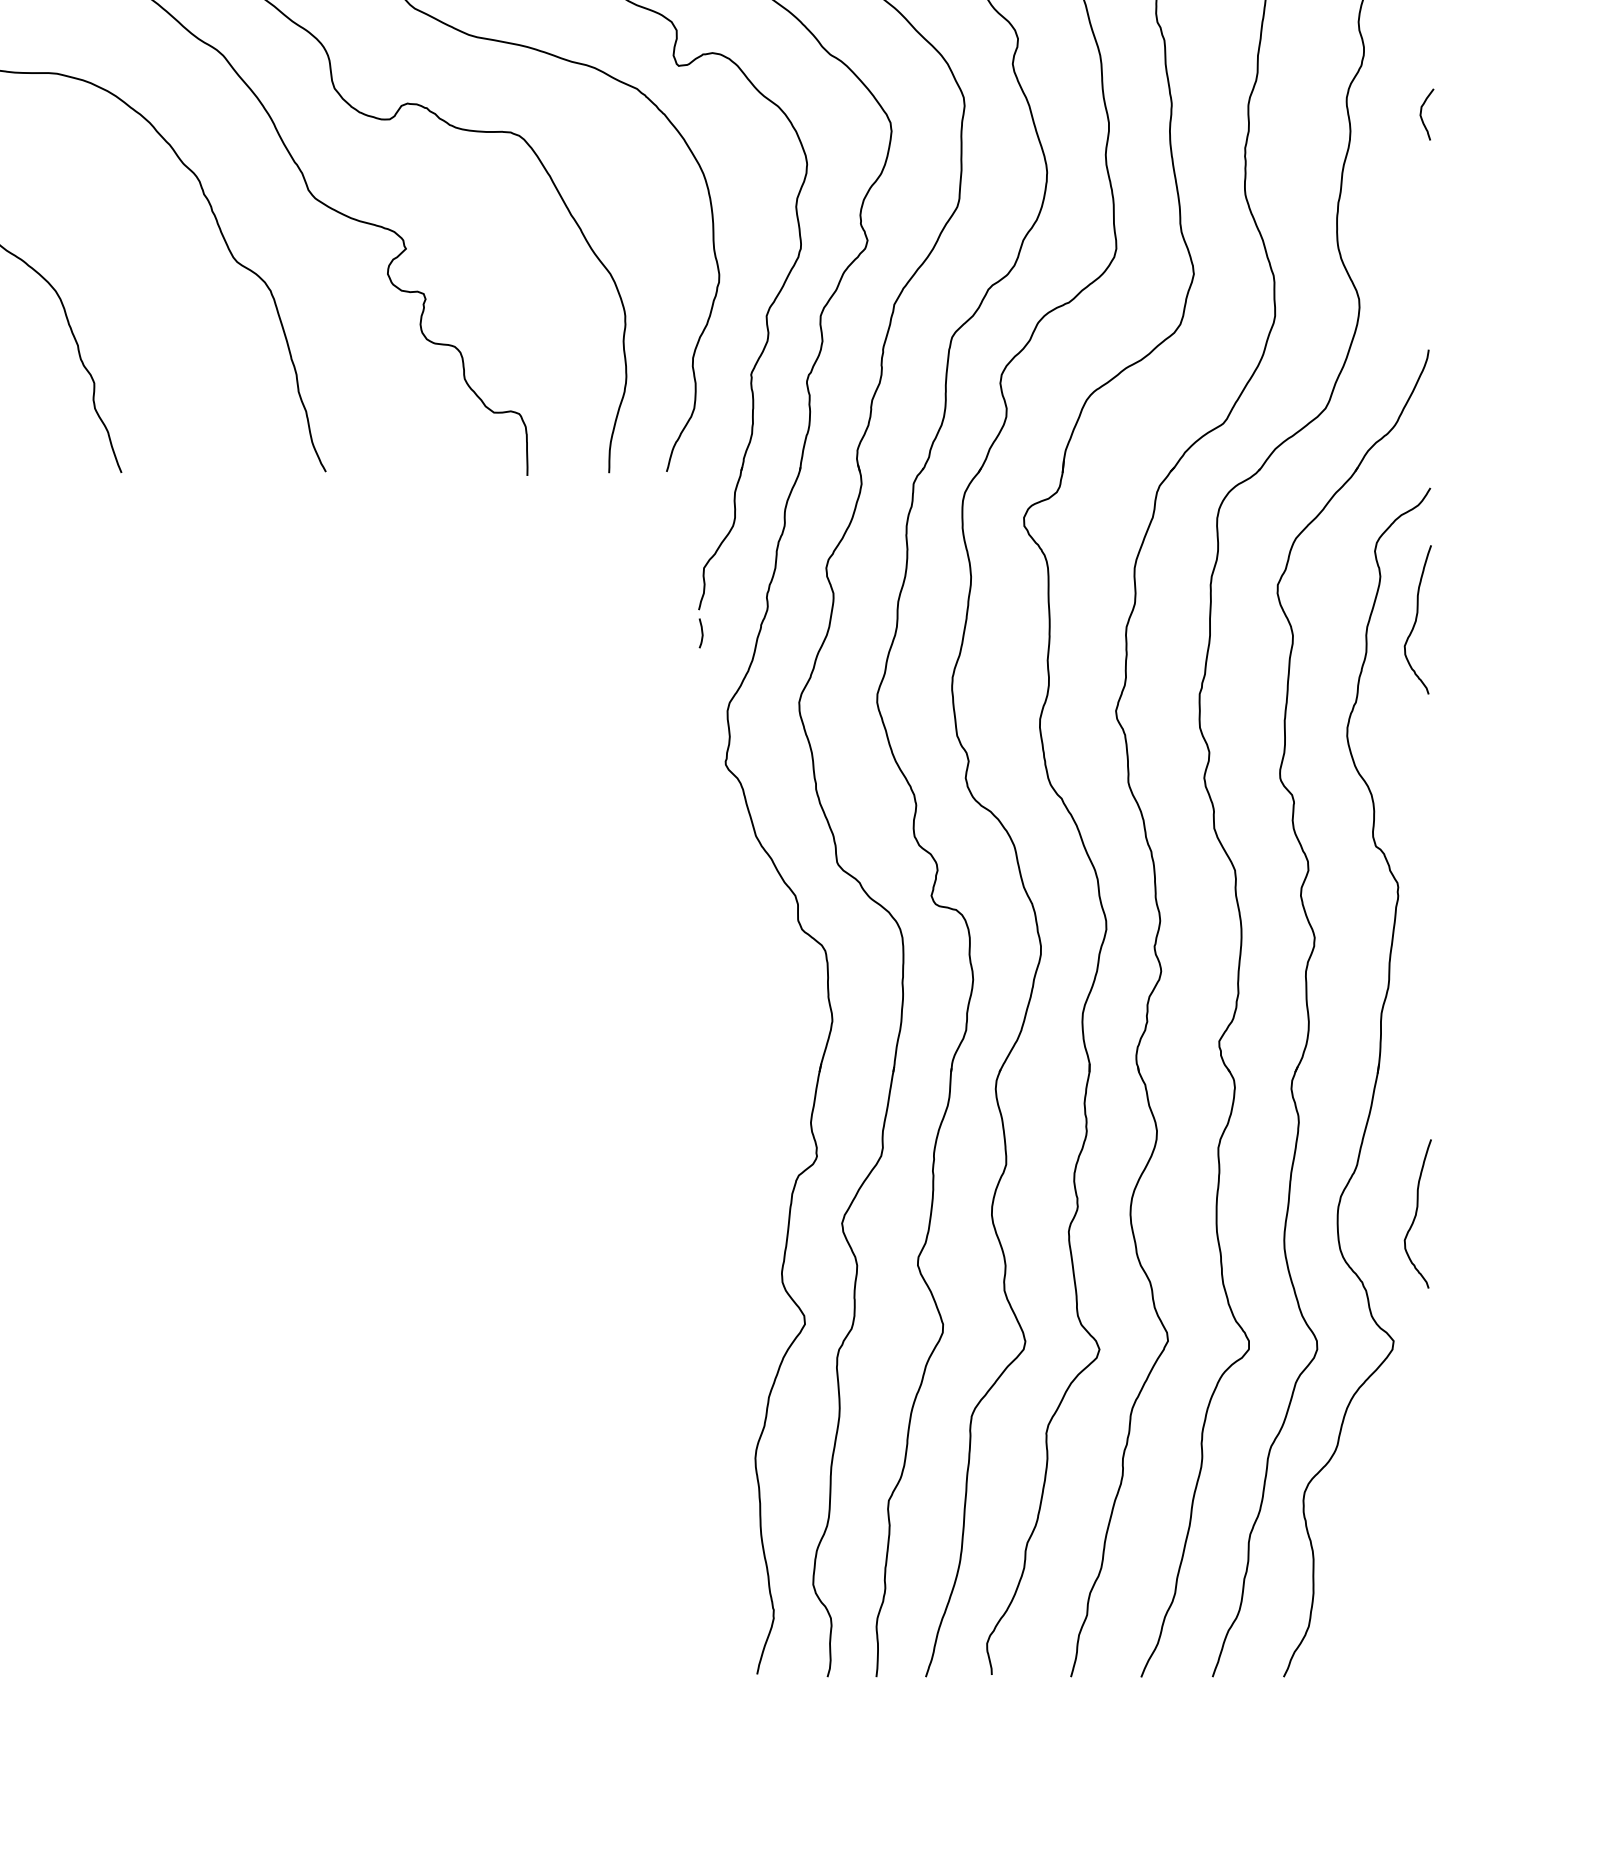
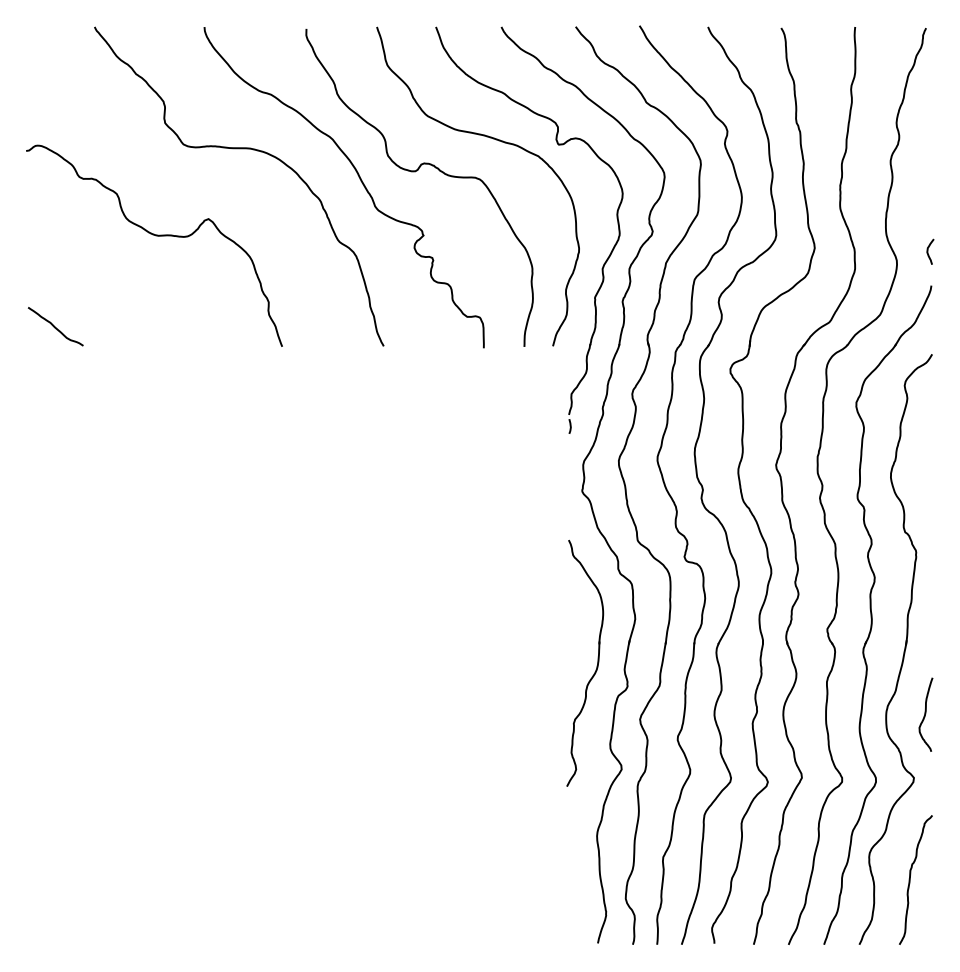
curve: (1422, 113) -> (928, 251), moved
curve: (1416, 619) -> (925, 419), removed
part: (754, 1114) -> (596, 665), added
curve: (1386, 1545) -> (910, 879), added

